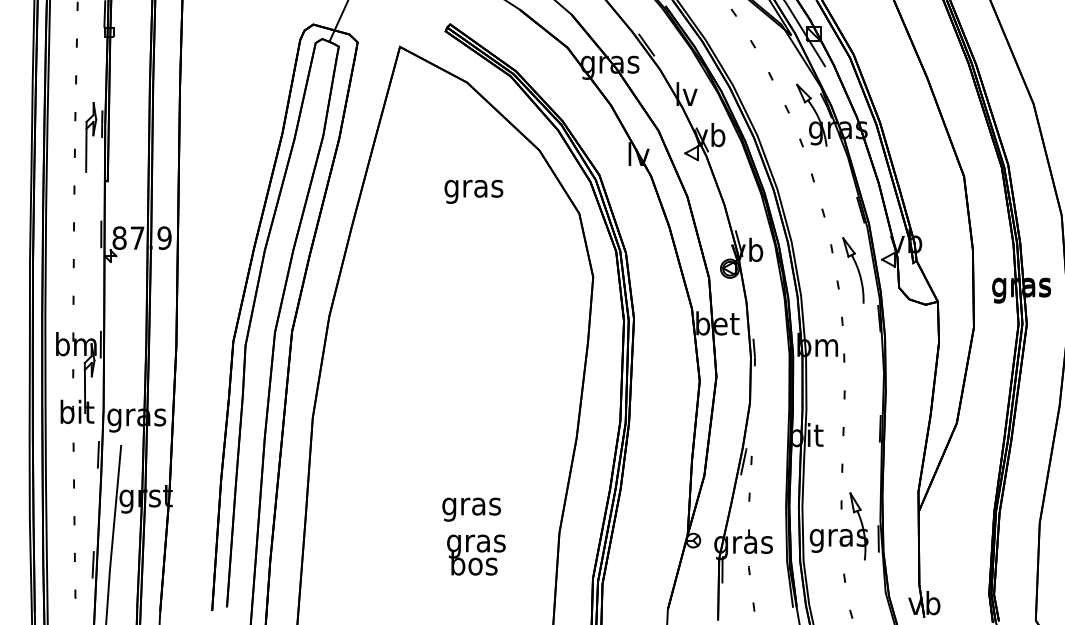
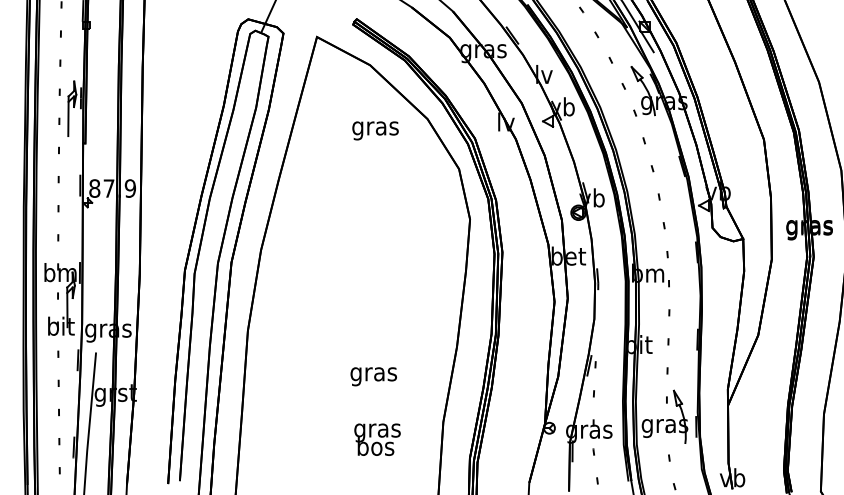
text: (473, 191) -> (375, 130), moved
part: (853, 269) -> (676, 213), removed
text: (471, 509) -> (373, 376), moved

